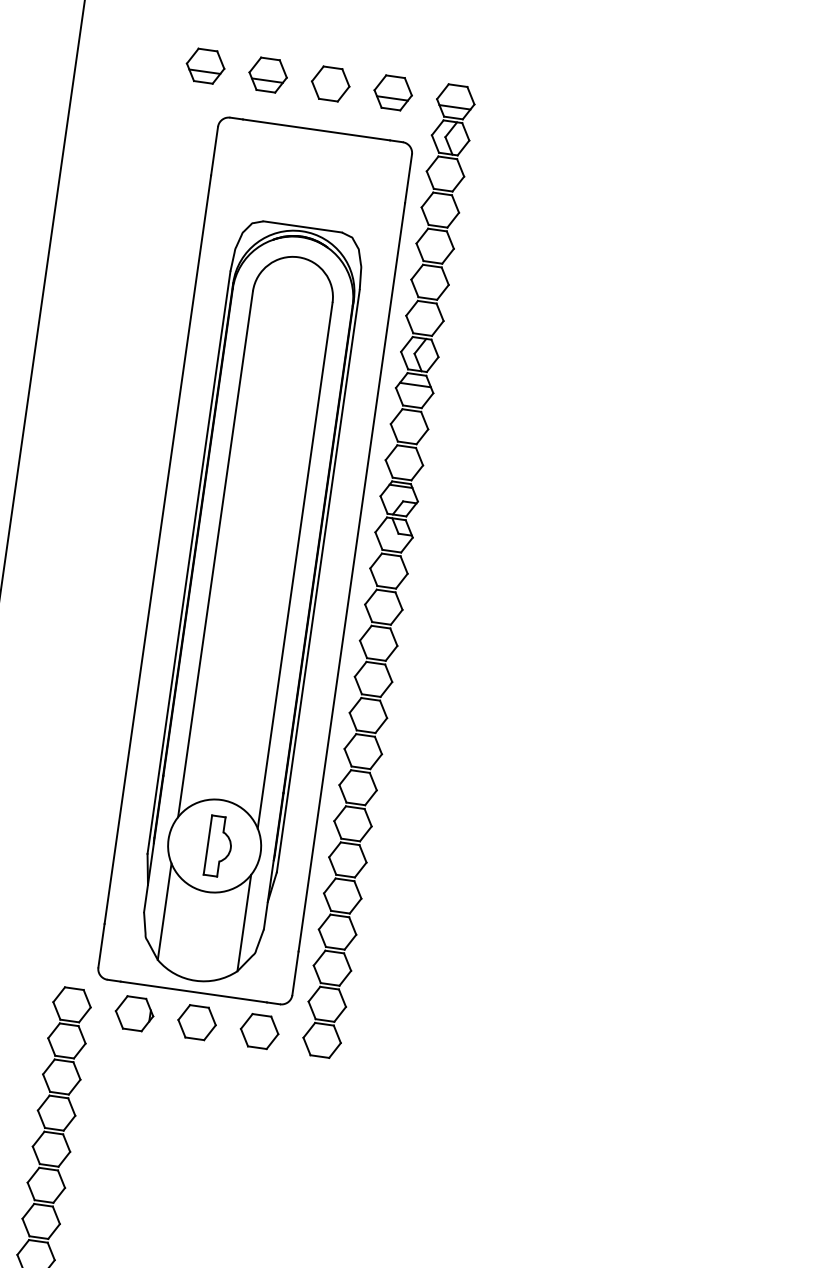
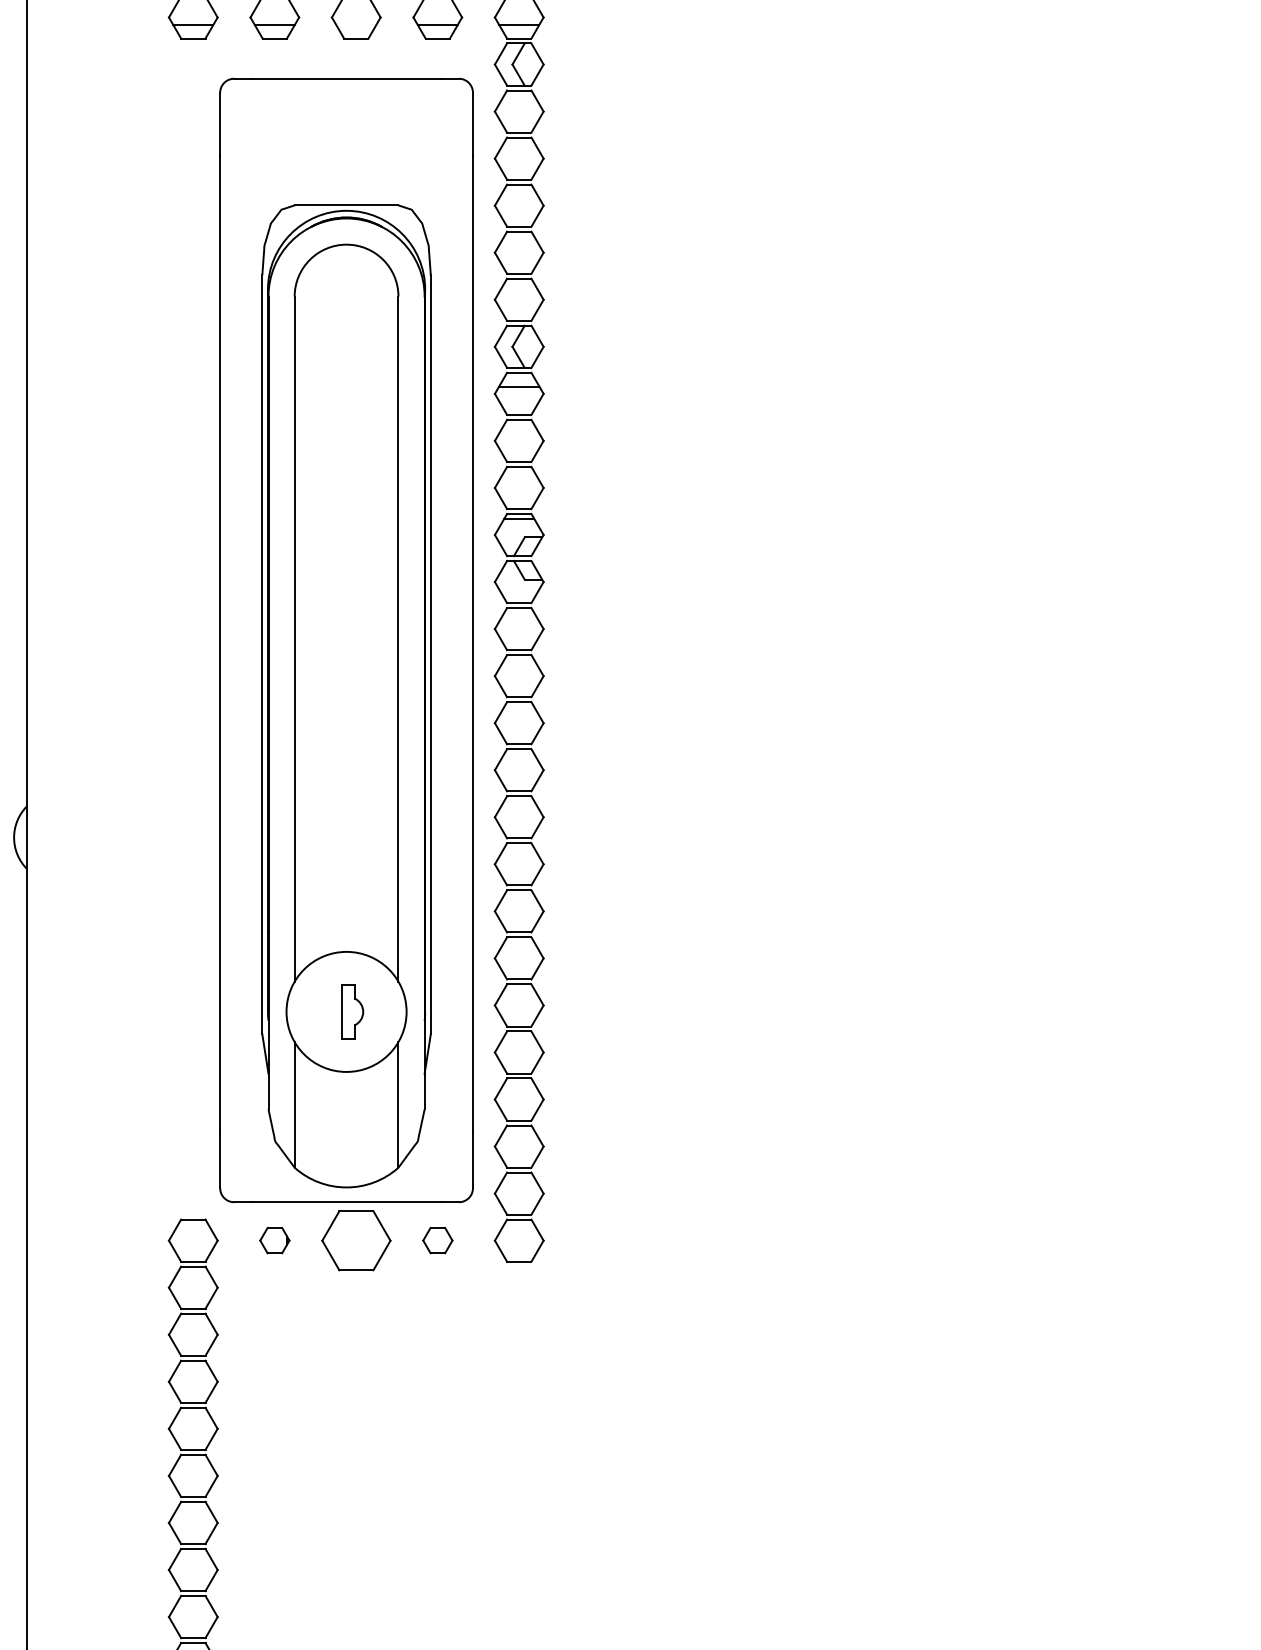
part: (219, 846) -> (352, 1011), size x0.7
part: (134, 1013) -> (274, 1240), size x0.6
part: (196, 1022) -> (355, 1240), size x1.4
part: (259, 1031) -> (437, 1240), size x0.6

